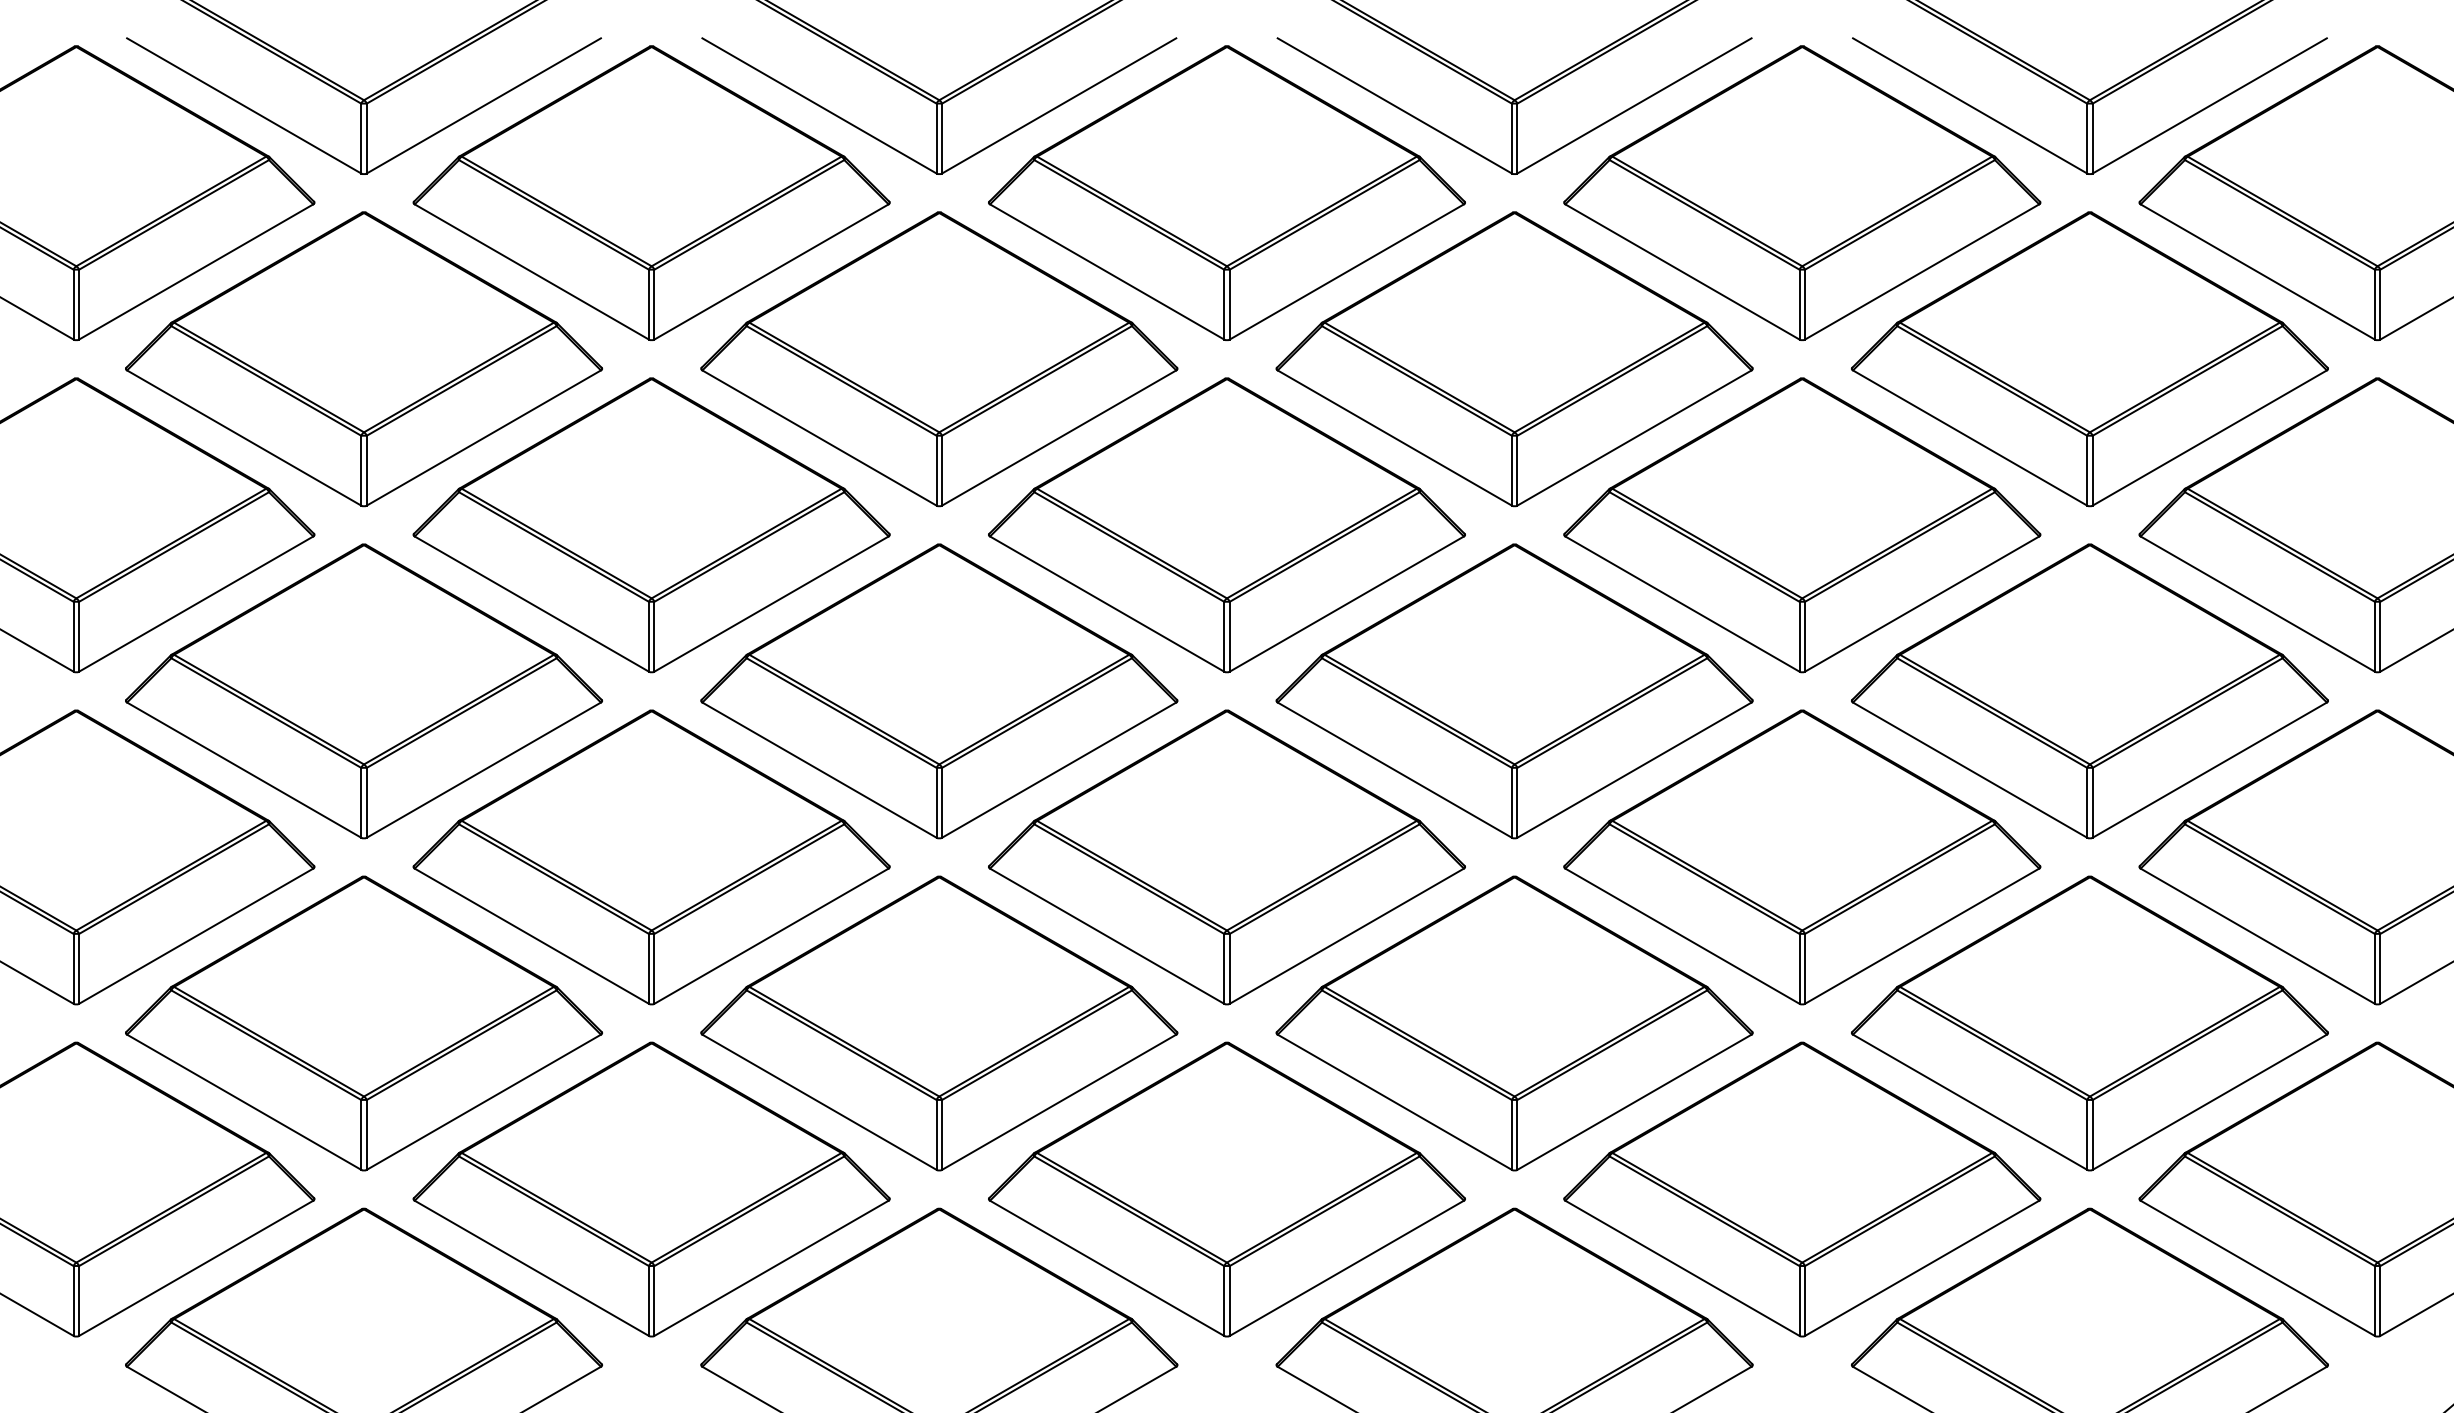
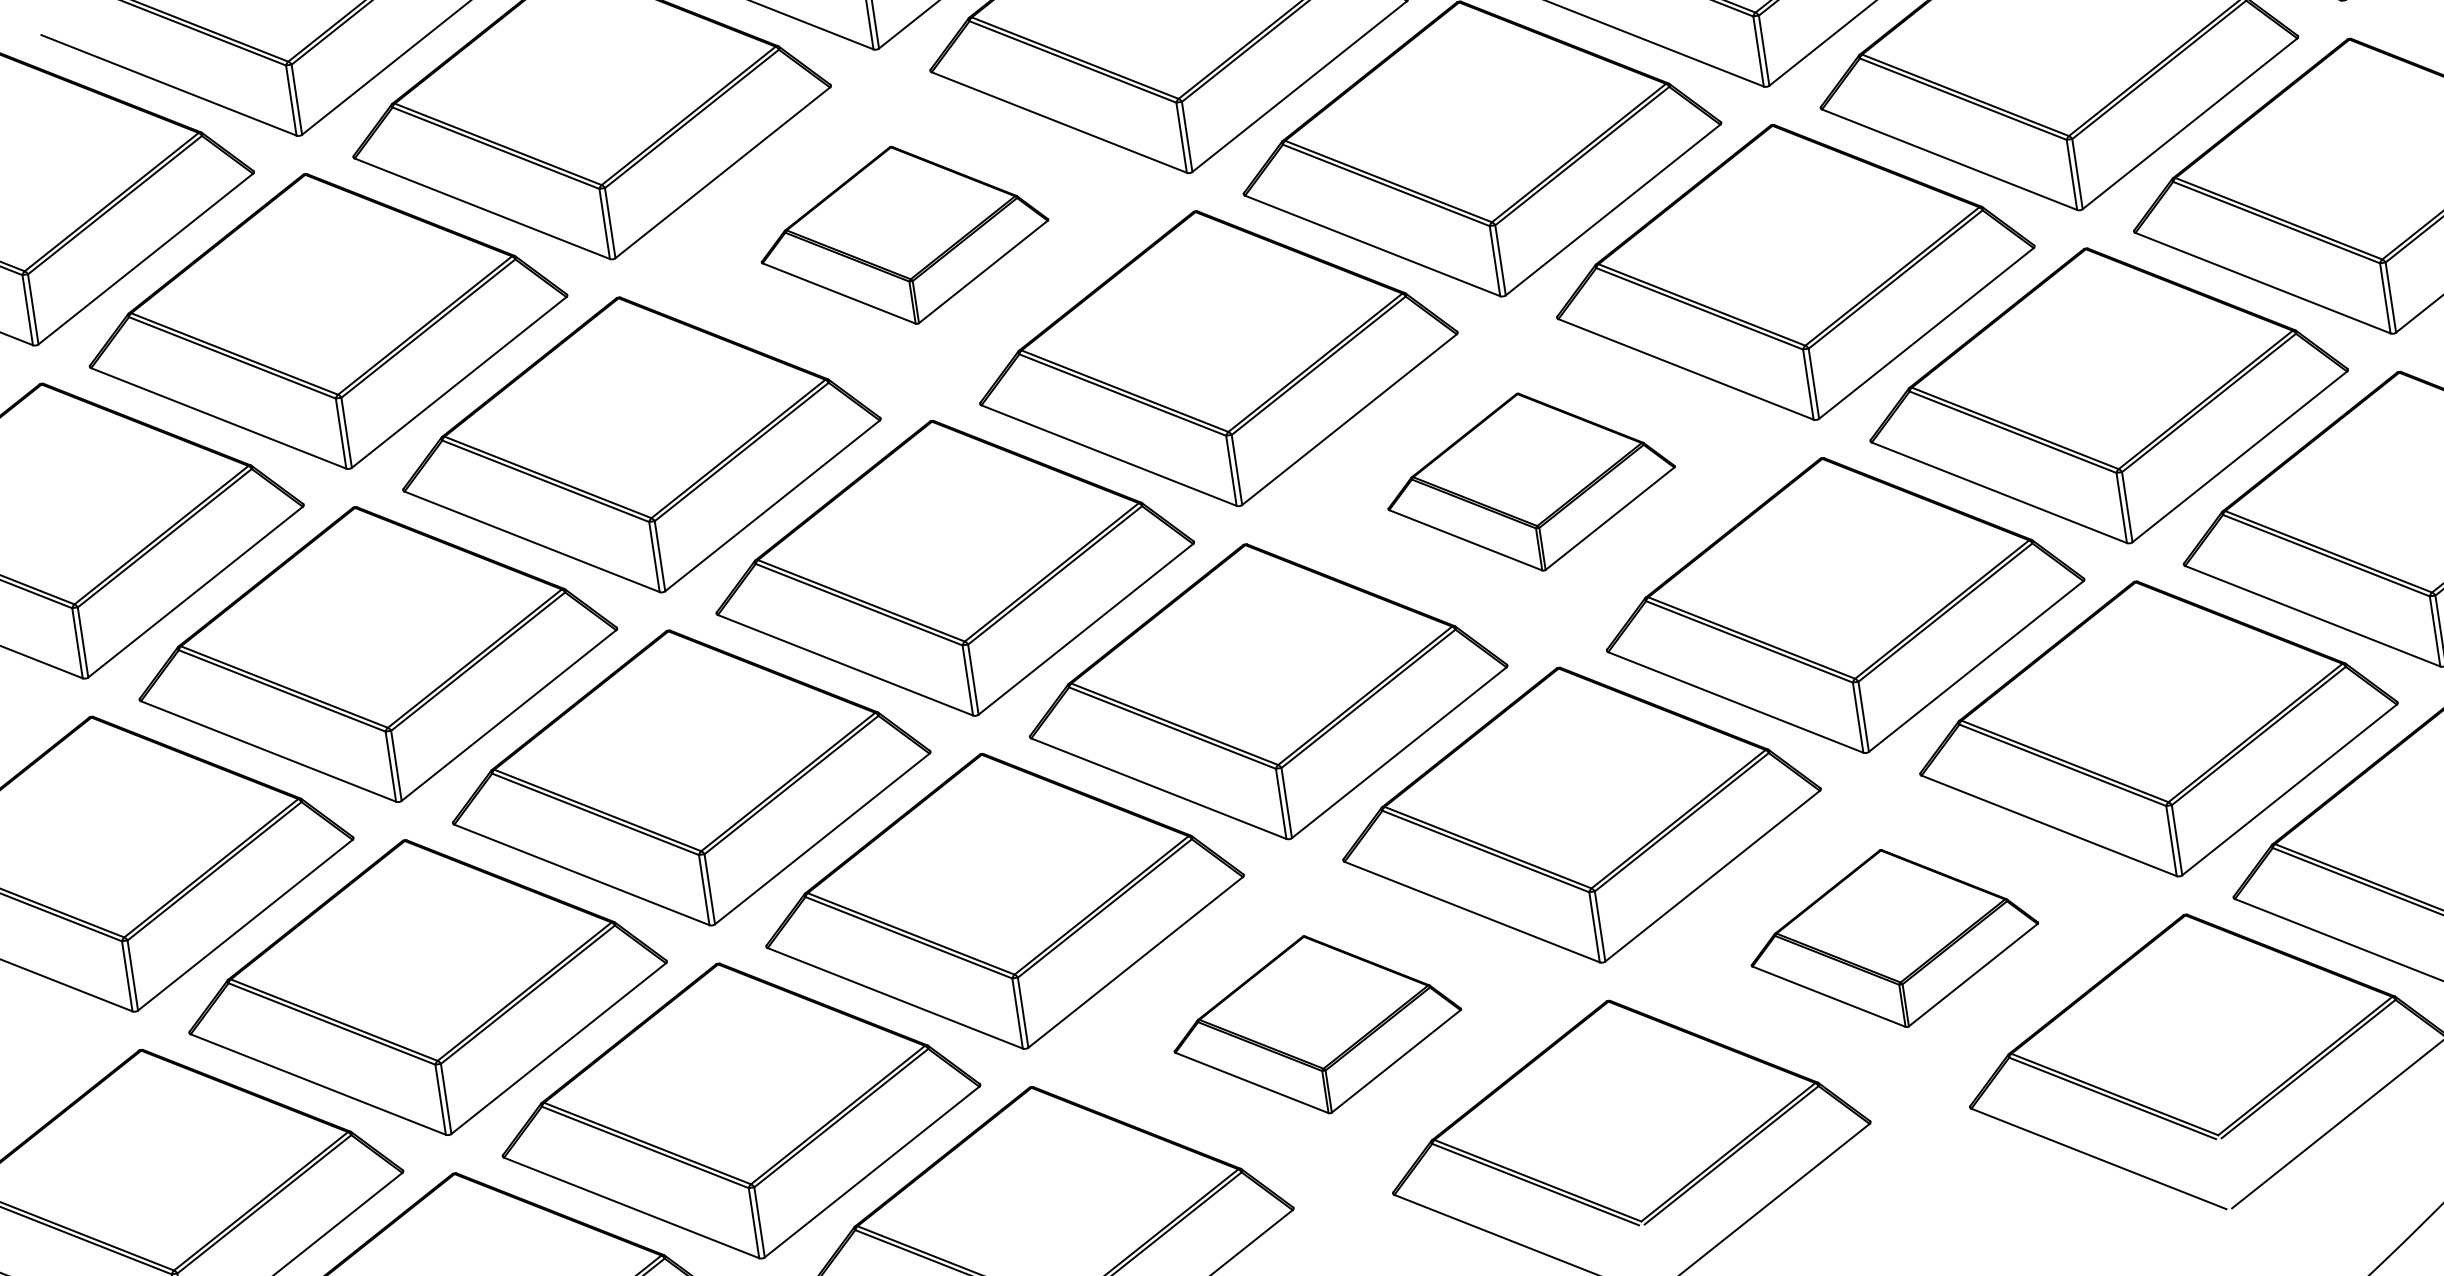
part: (939, 359) -> (904, 235), size x0.6
part: (1514, 691) -> (1530, 482), size x0.6
part: (1226, 1189) -> (1316, 1024), size x0.6
part: (1802, 1189) -> (1894, 938), size x0.6

